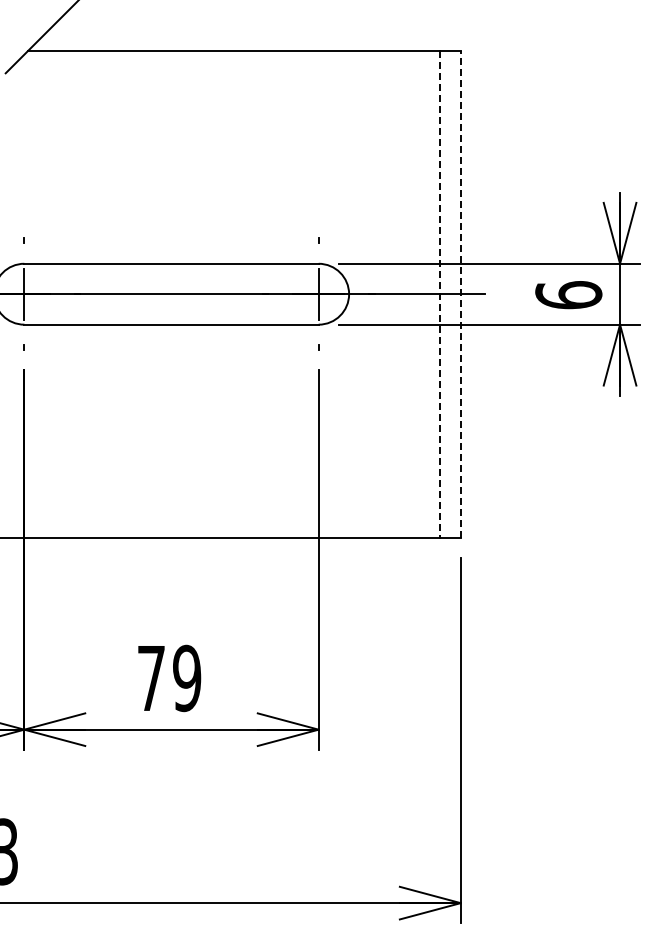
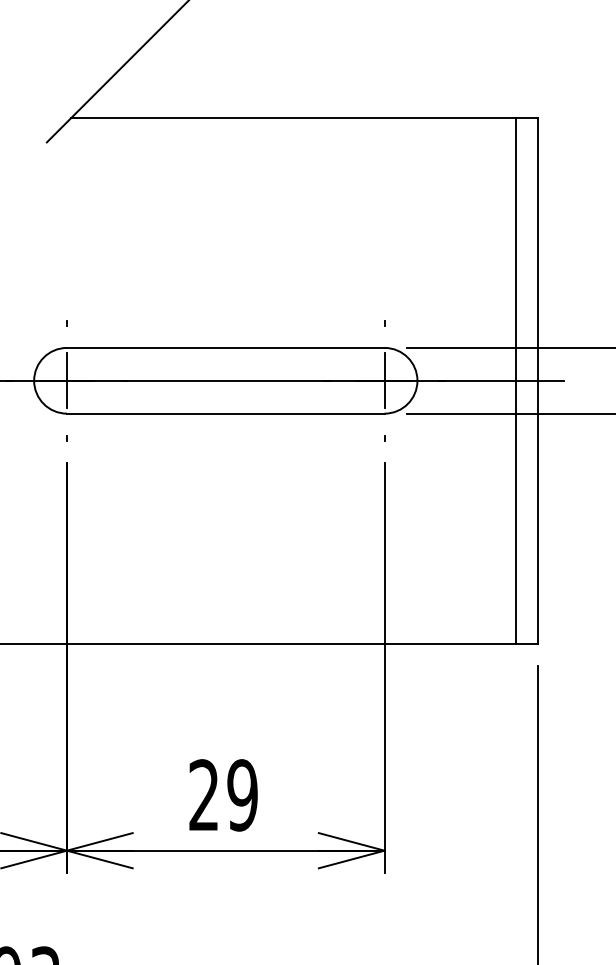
line: (440, 294) -> (516, 381), dashed -> solid
line: (460, 294) -> (537, 381), dashed -> solid
text: (150, 677) -> (203, 794), 79 -> 29

